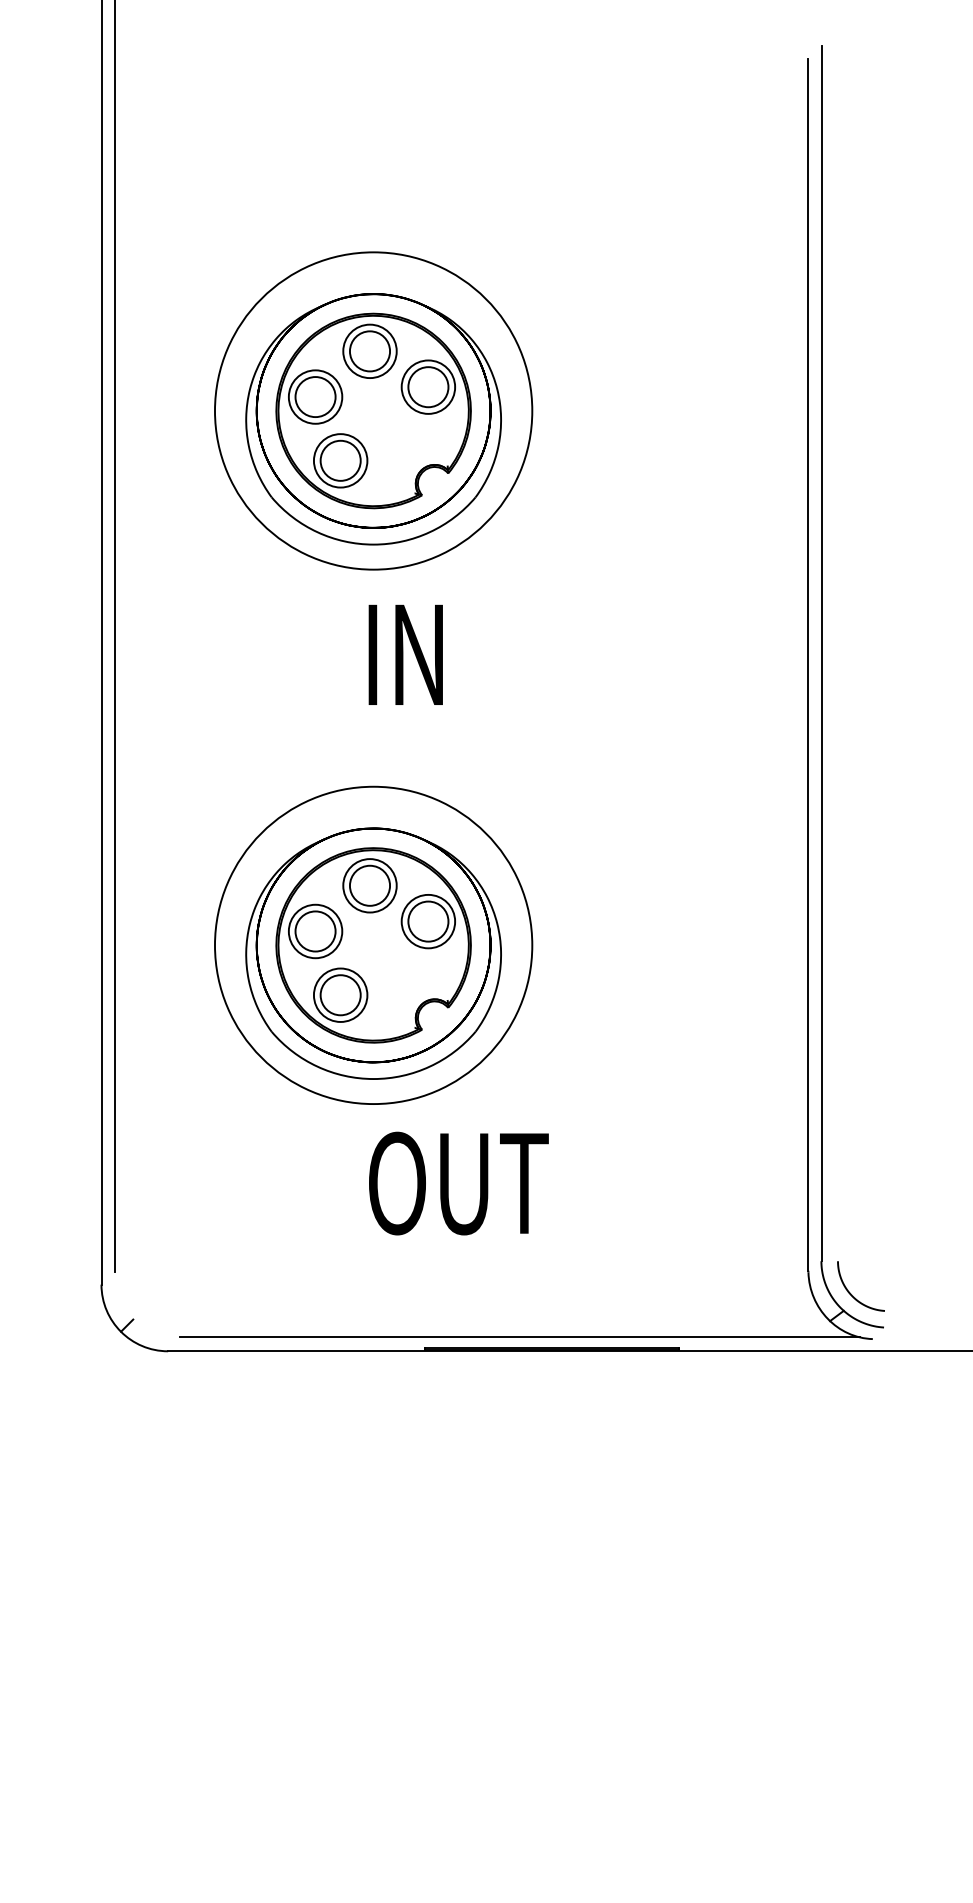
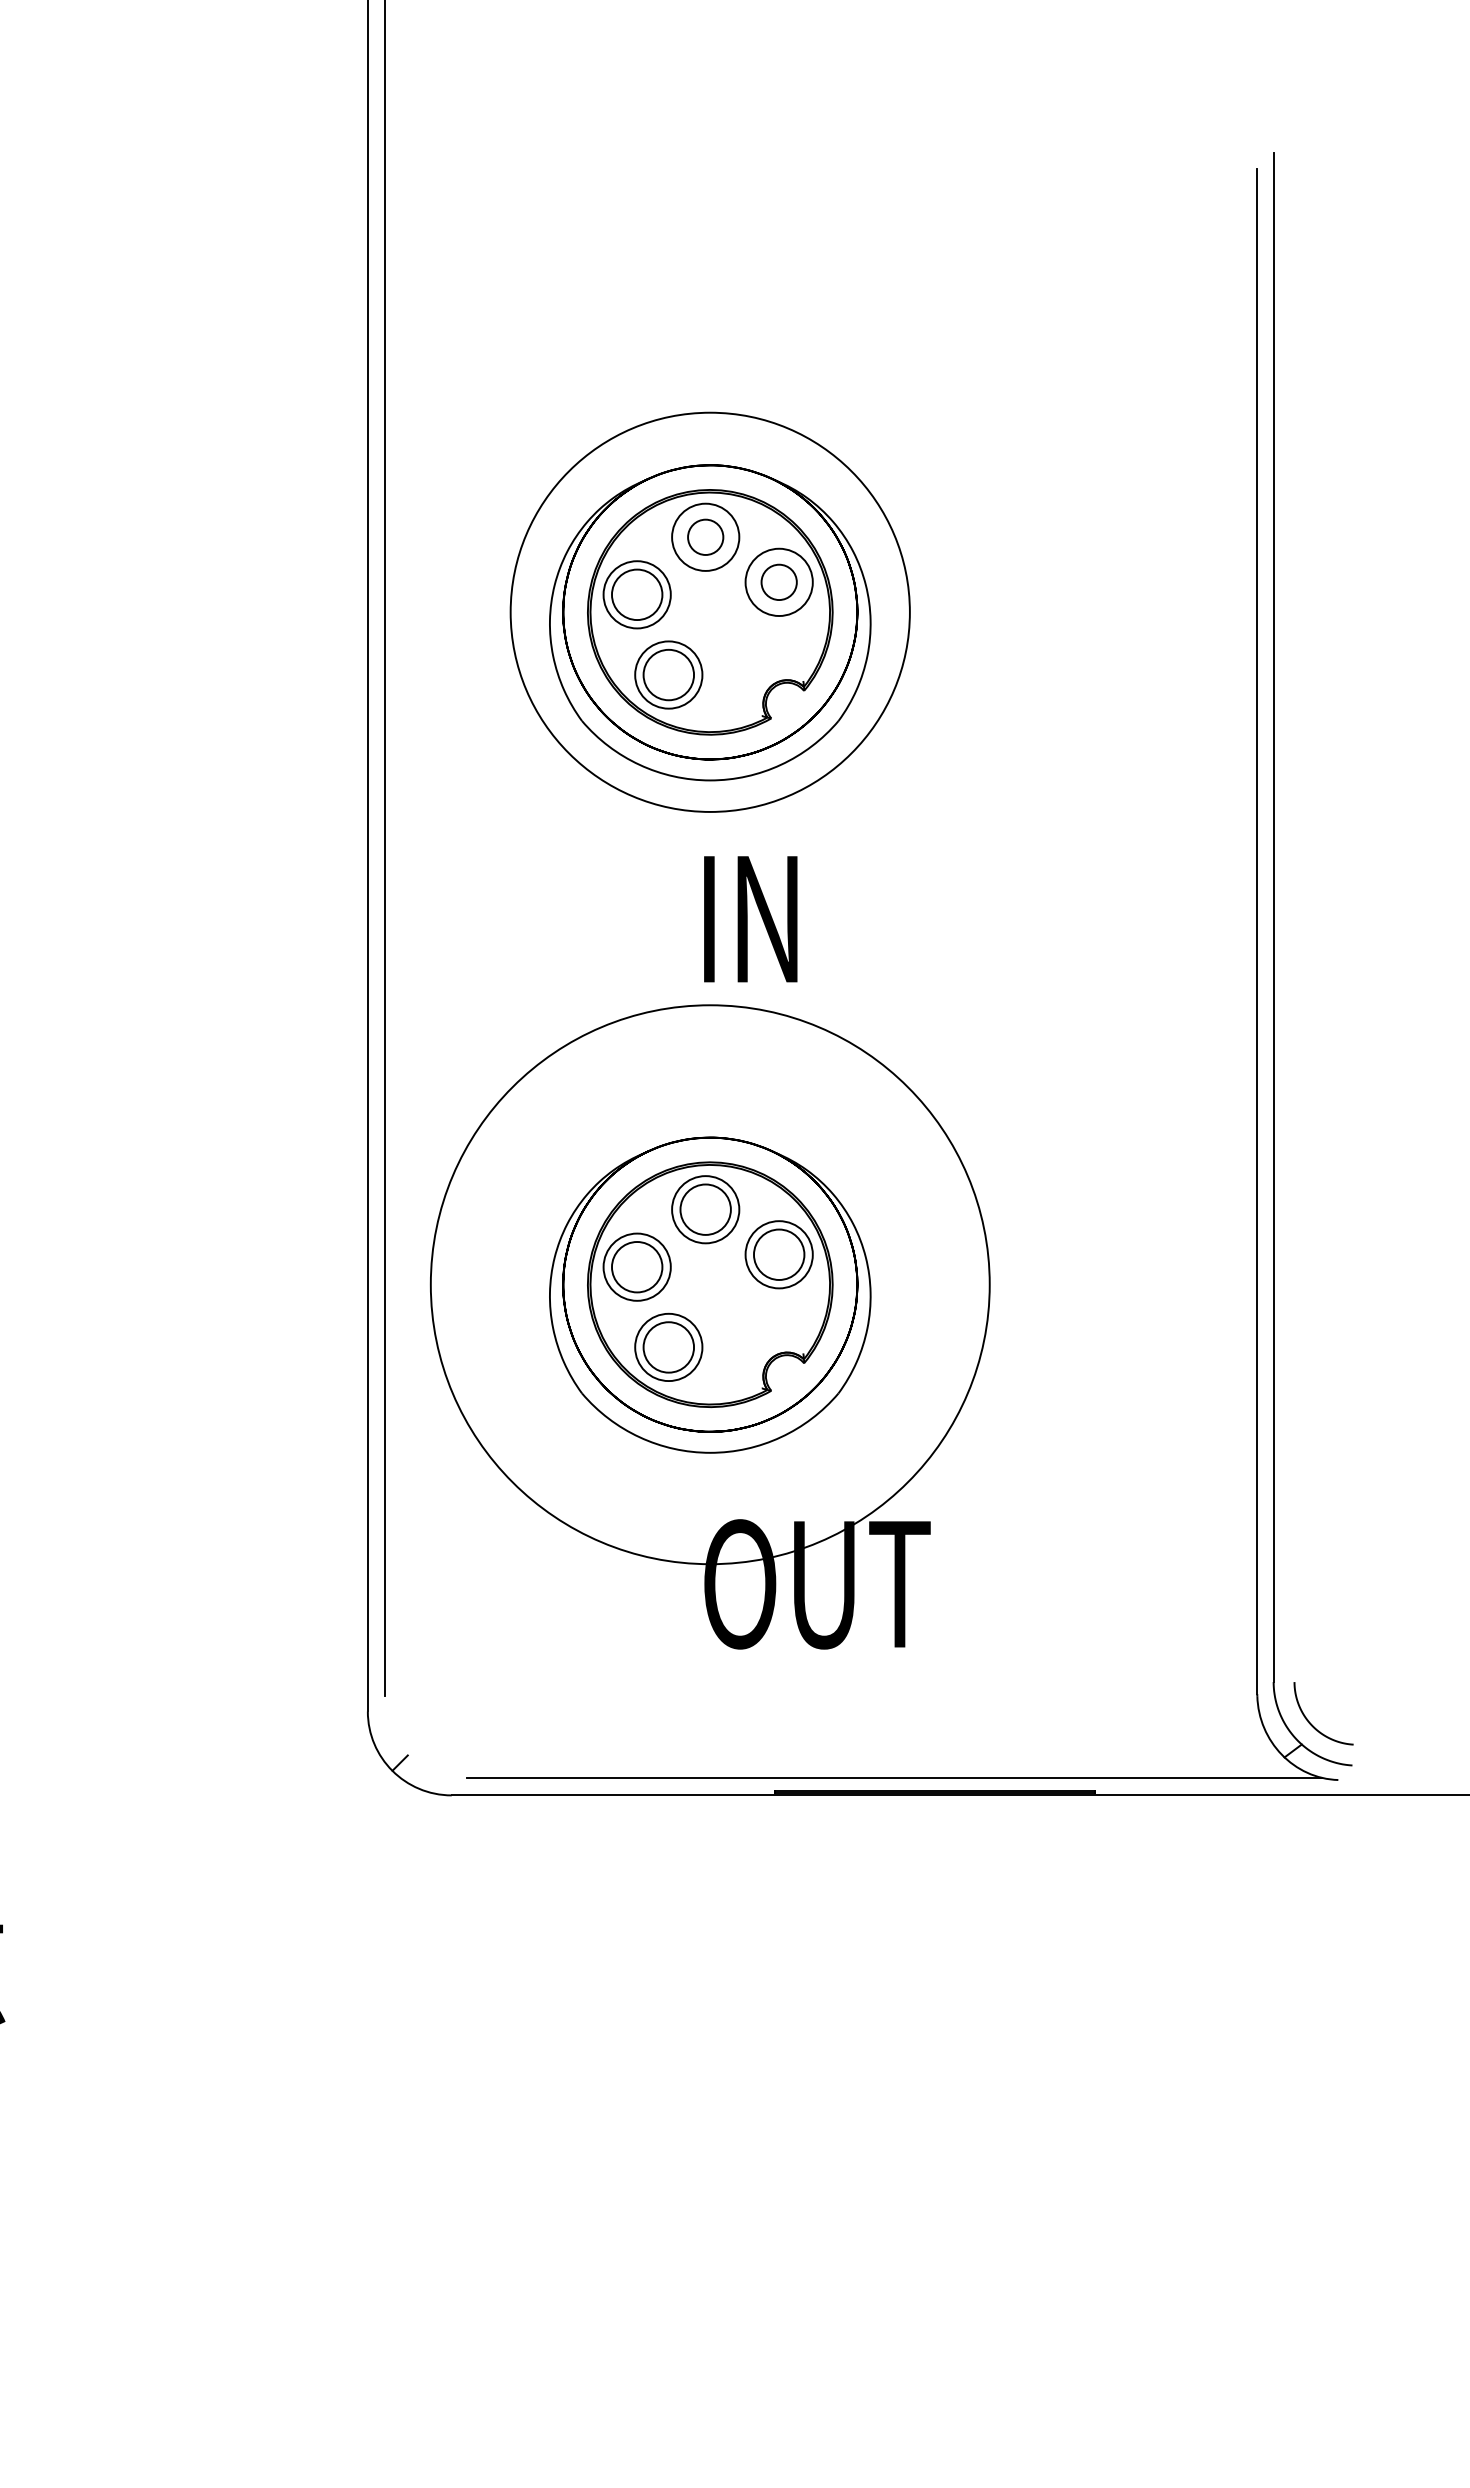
circle: (369, 351) -> (705, 537), size x0.7
circle: (427, 387) -> (778, 582), size x0.7
circle: (373, 945) -> (709, 1284), size x1.4

